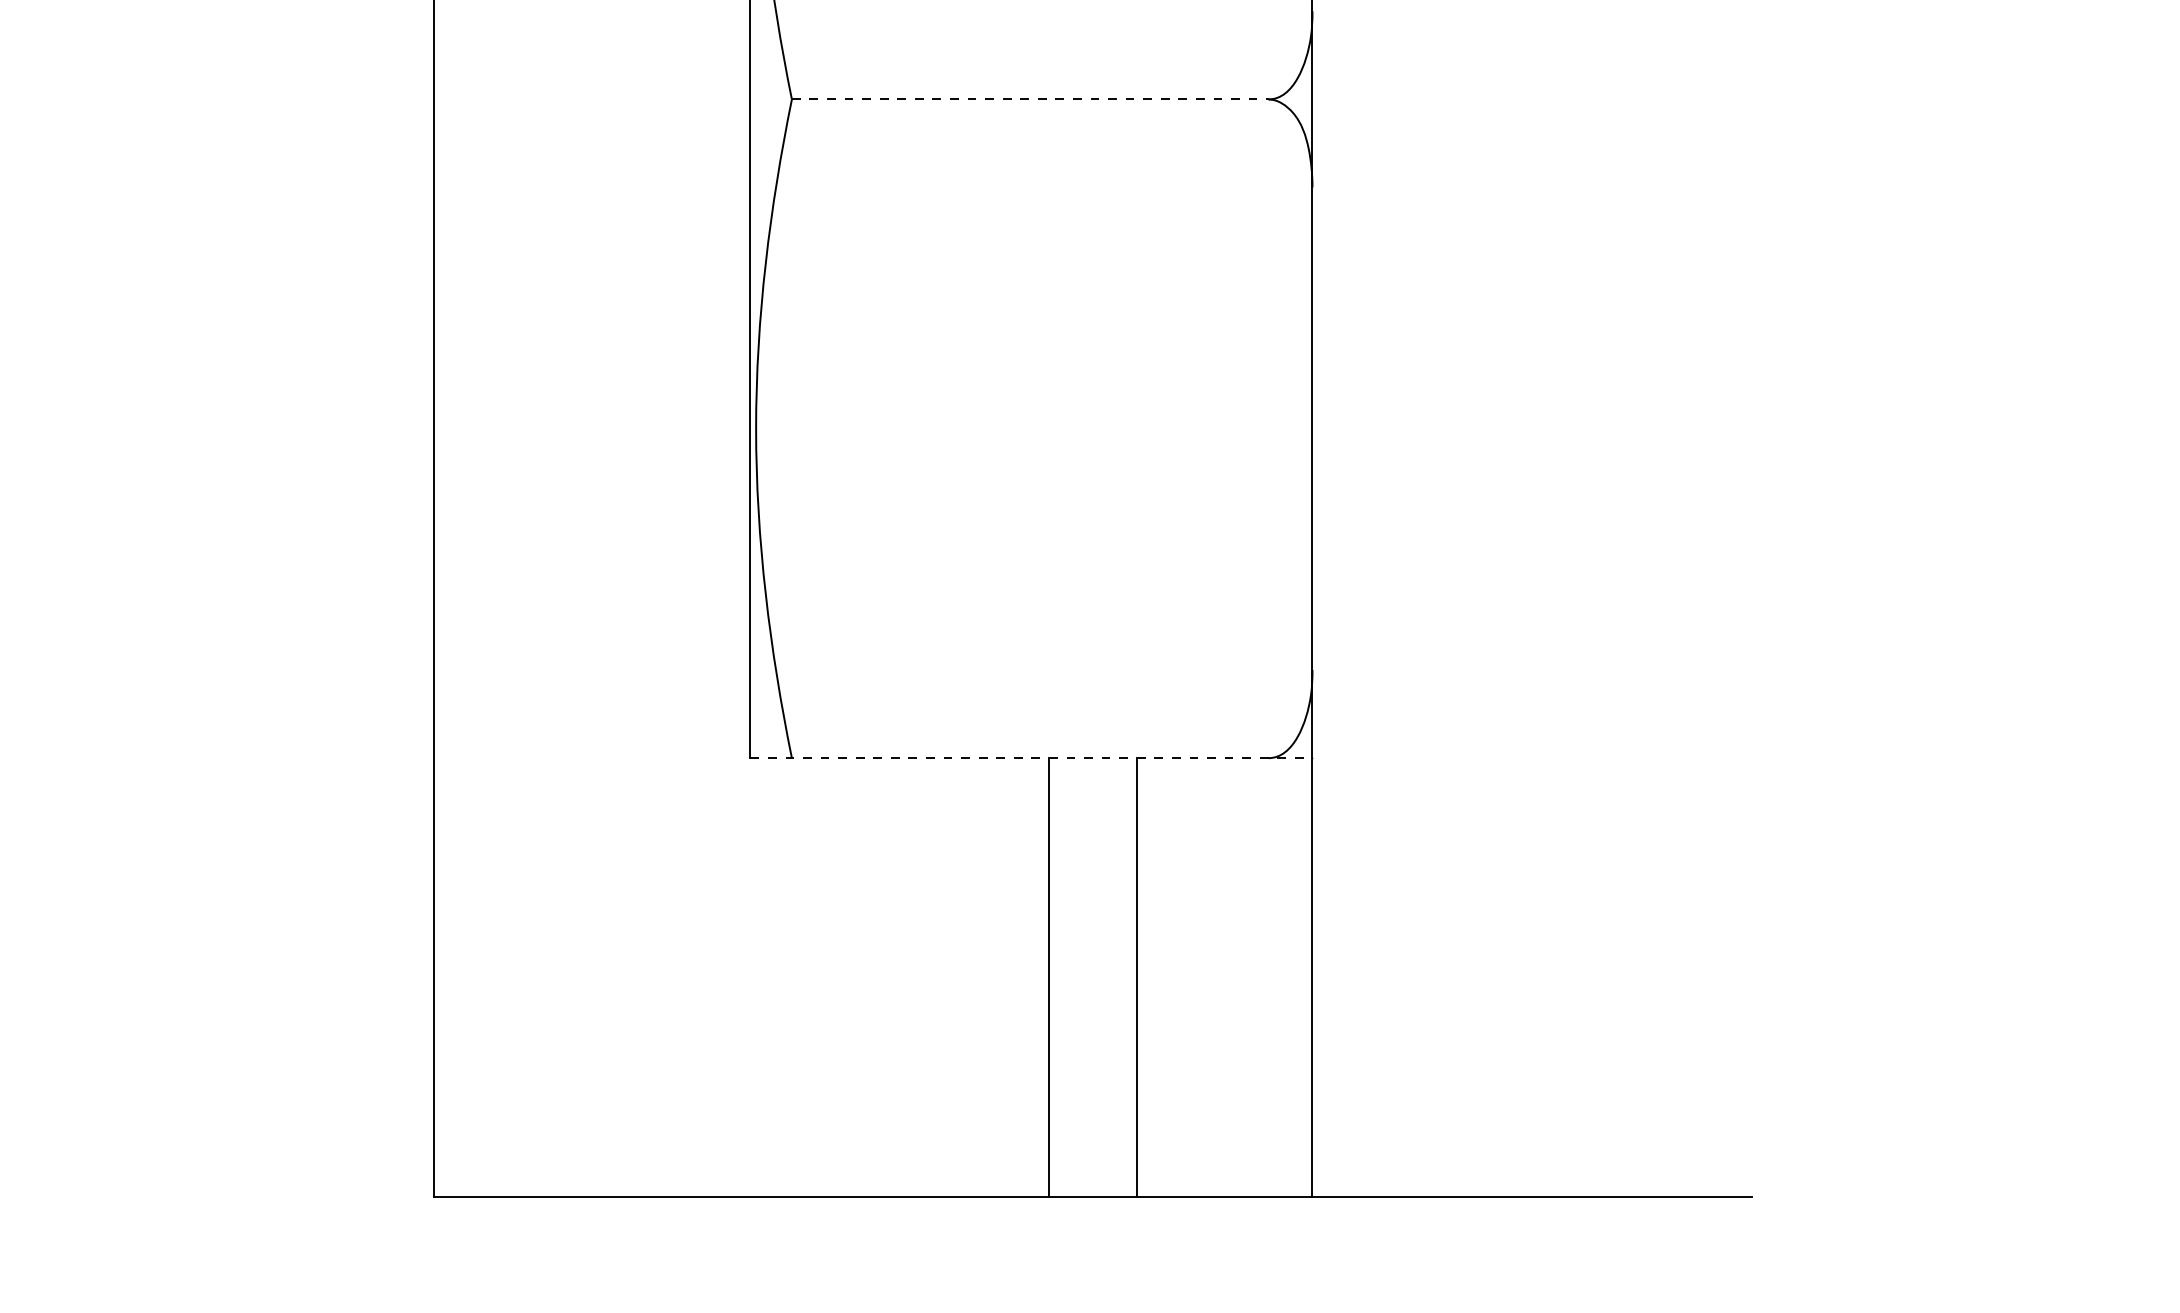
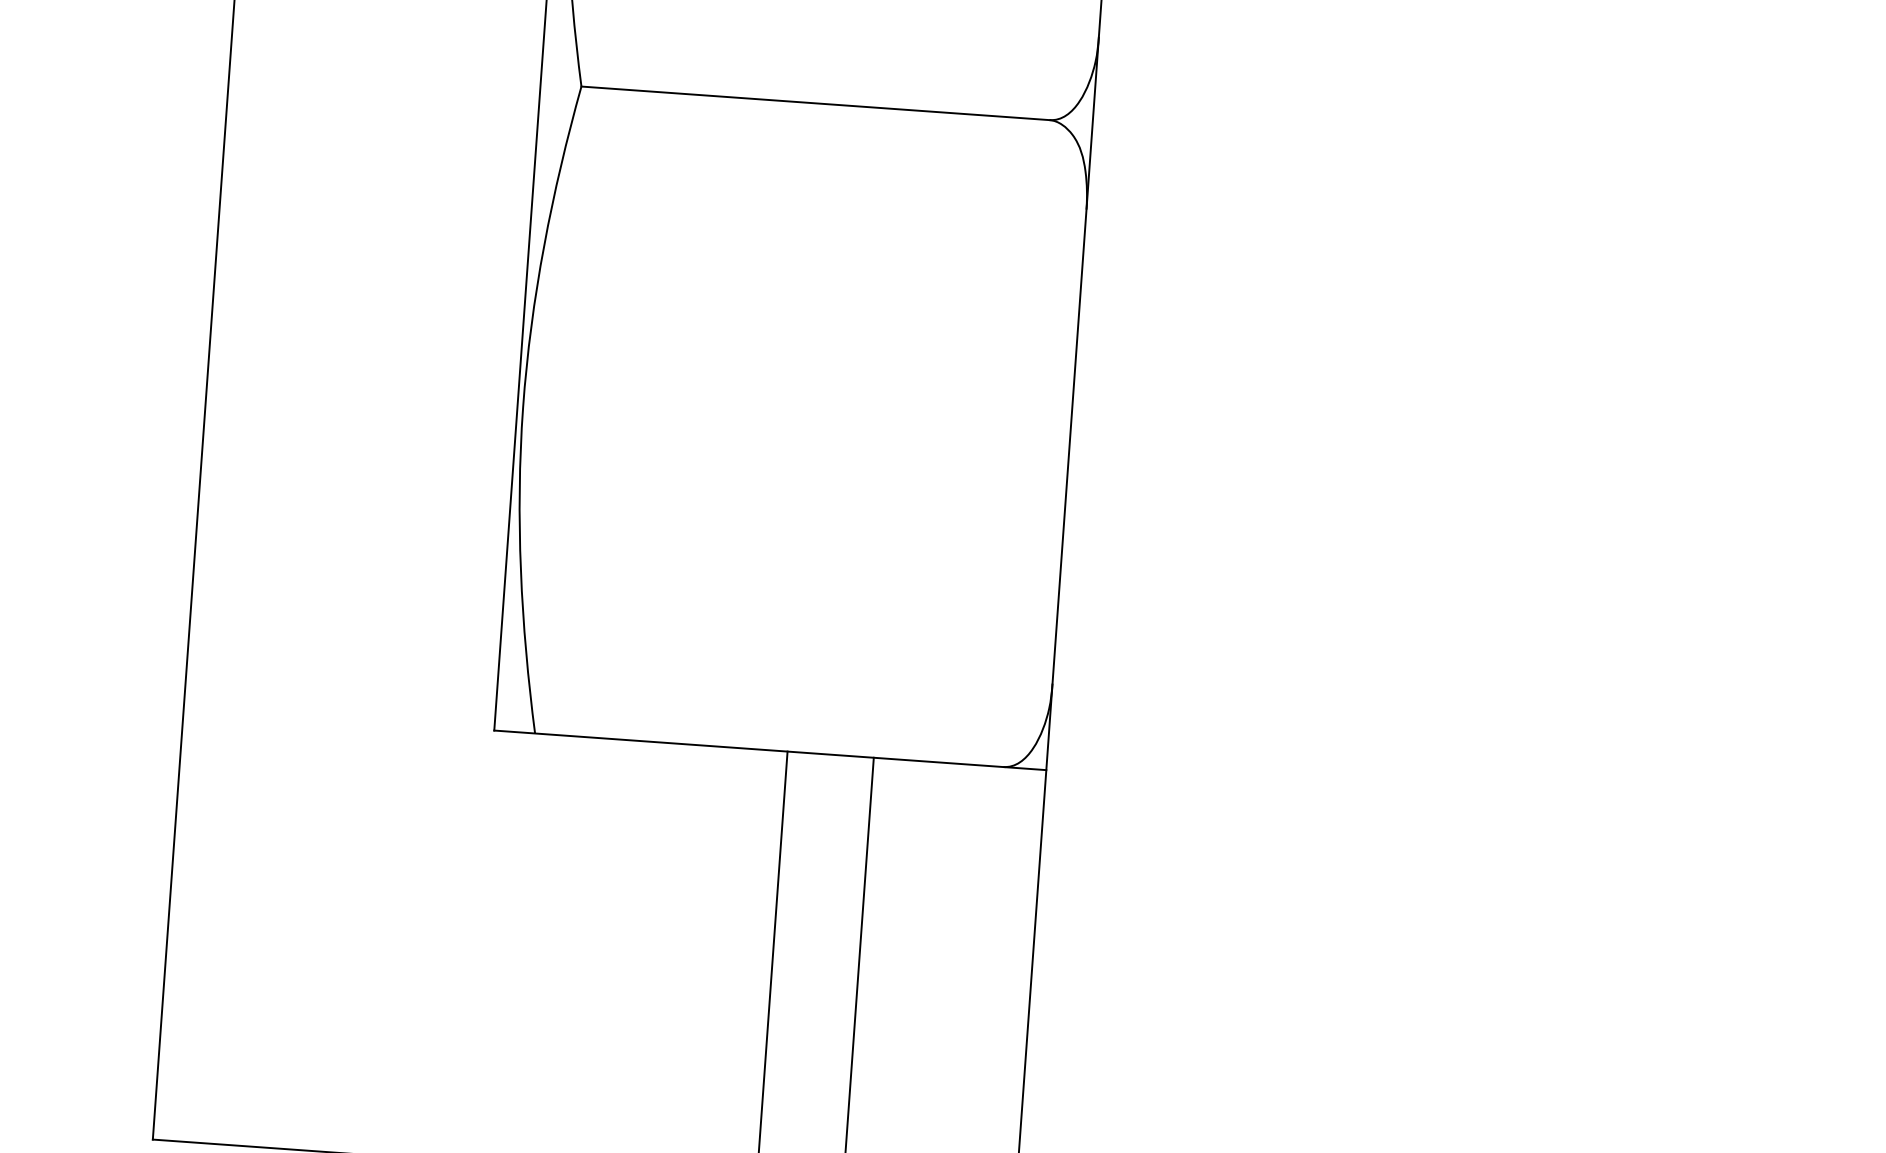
line: (1030, 99) -> (815, 103), dashed -> solid
line: (1031, 758) -> (770, 750), dashed -> solid

